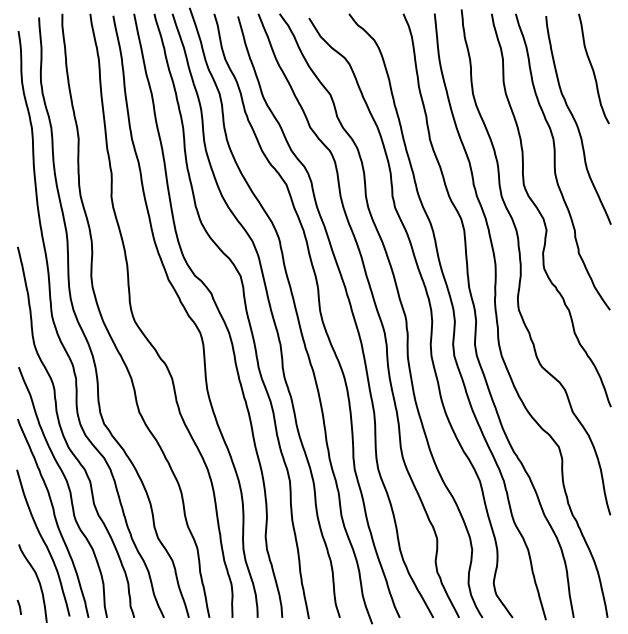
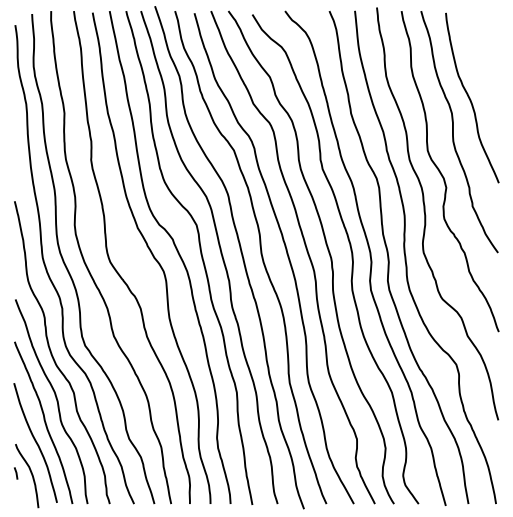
curve: (593, 68) -> (484, 55), removed
line: (18, 606) -> (15, 472), moved

